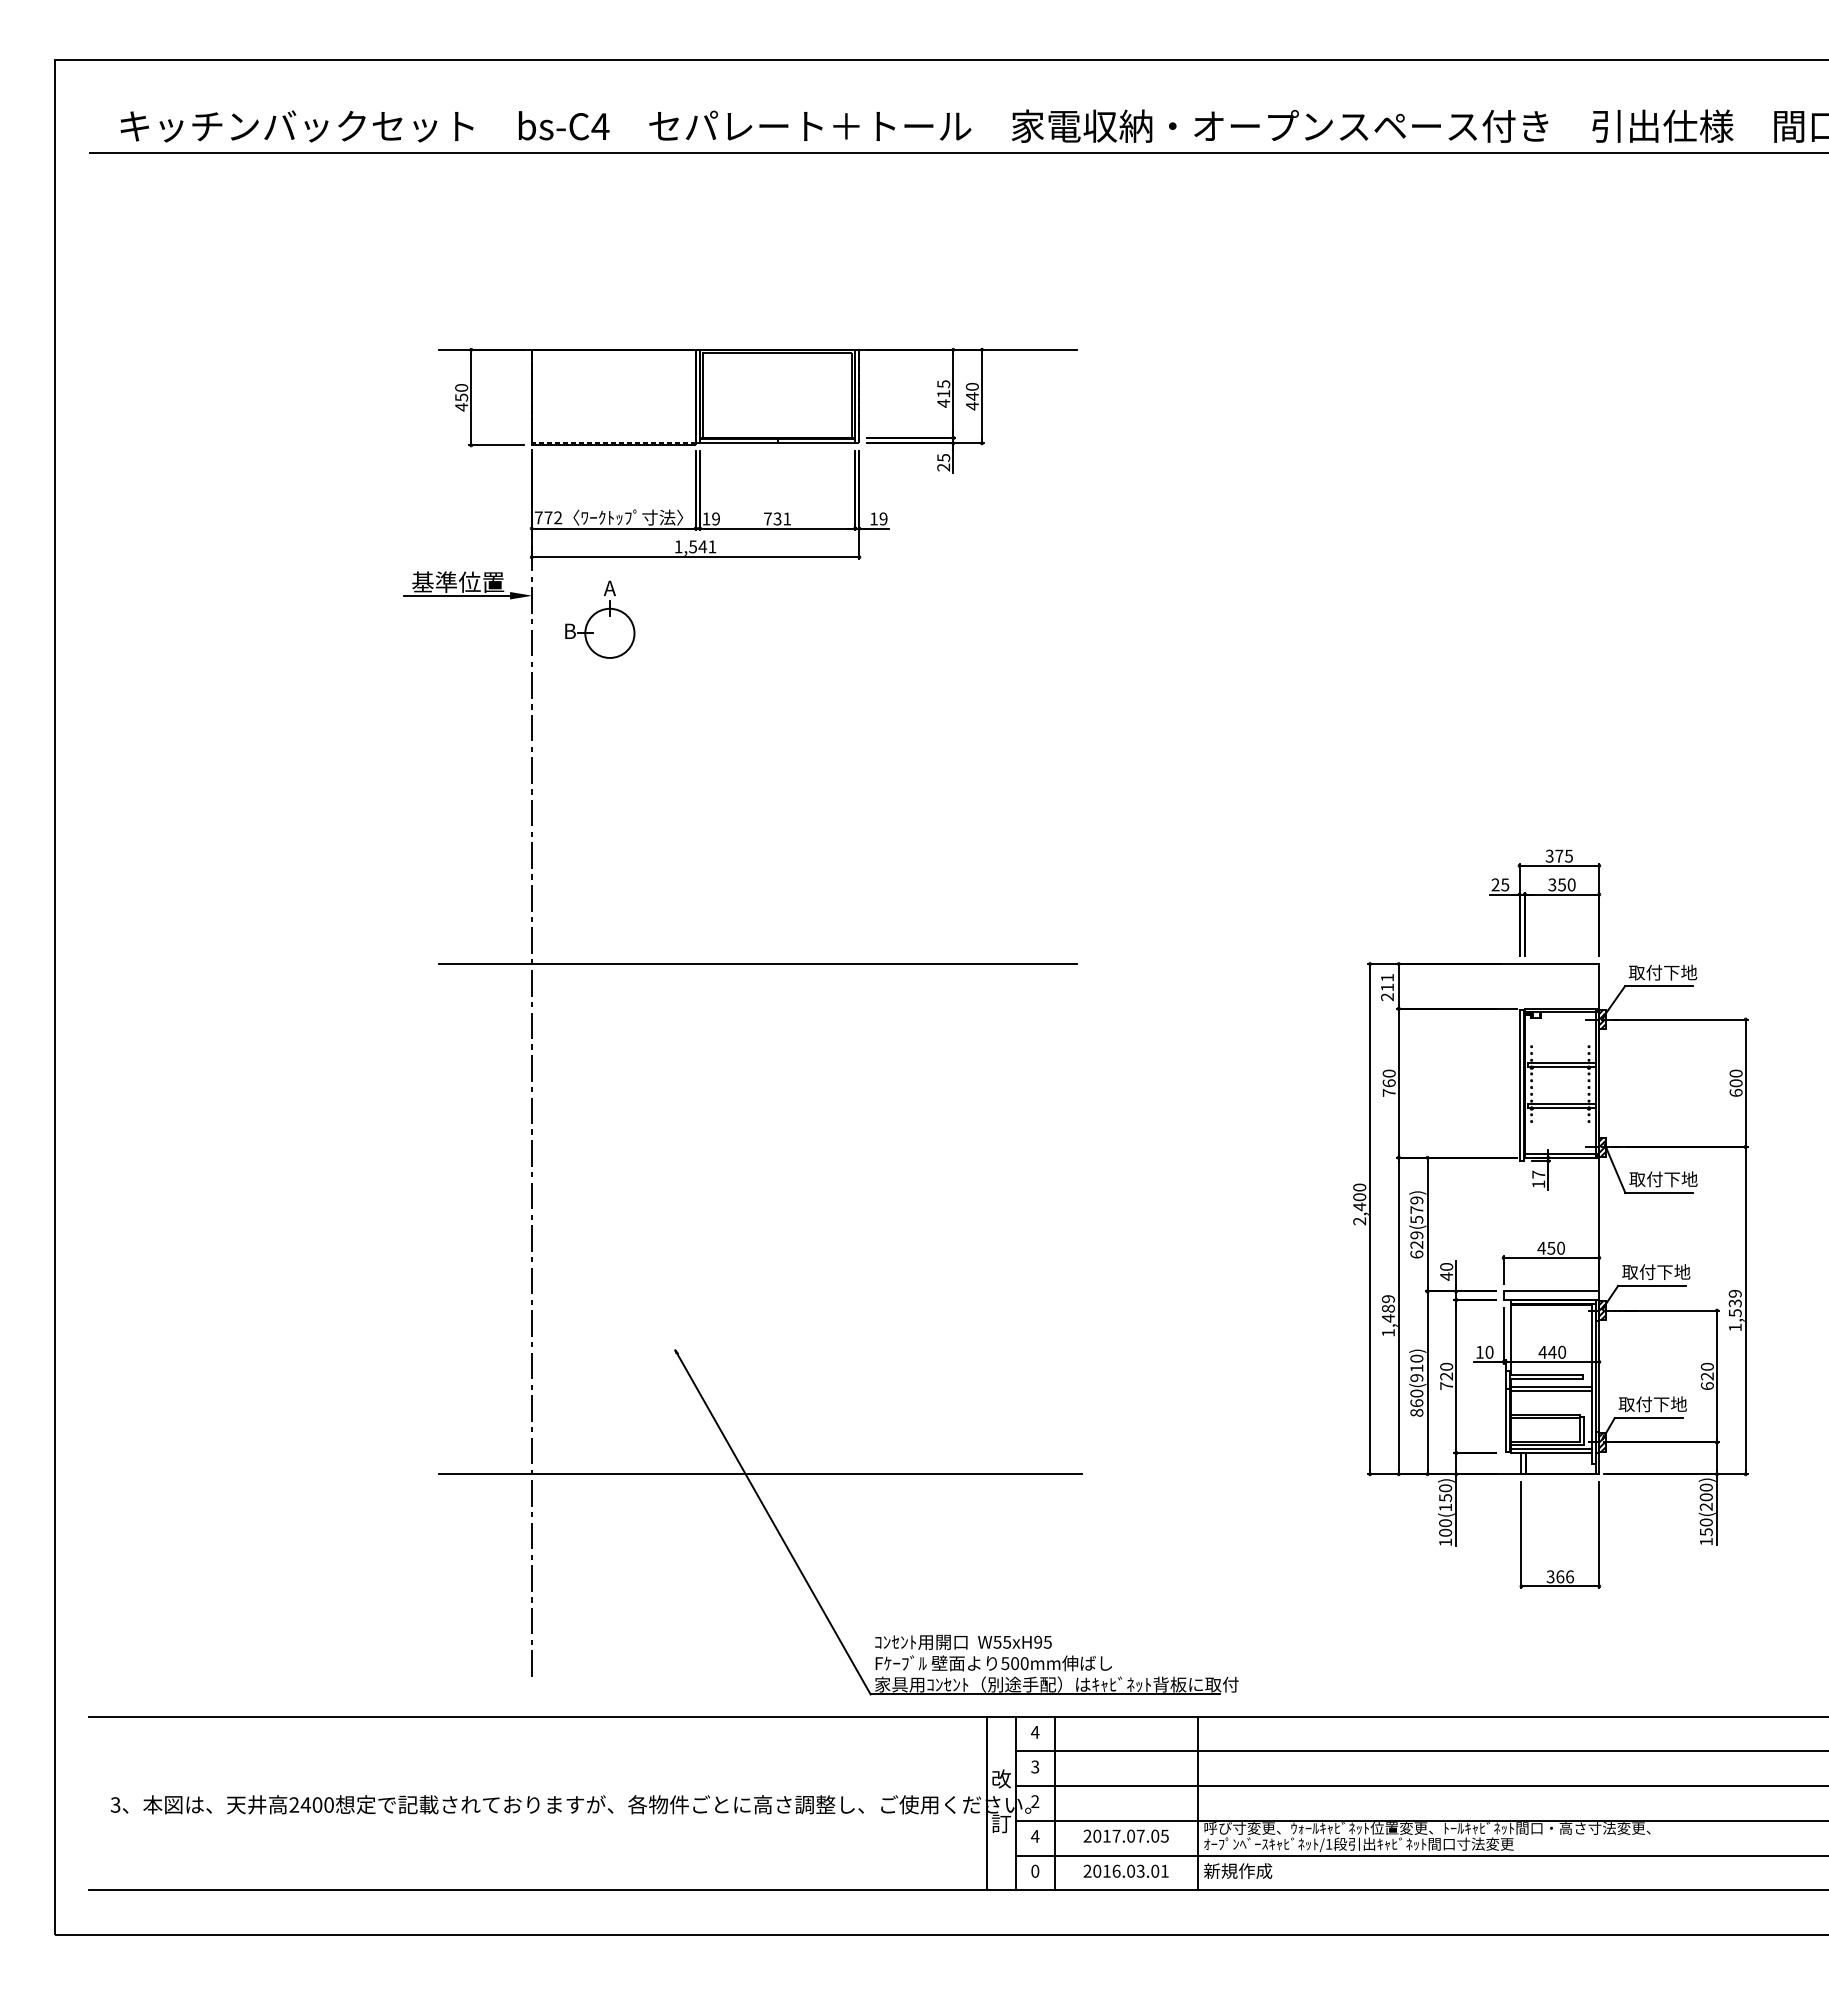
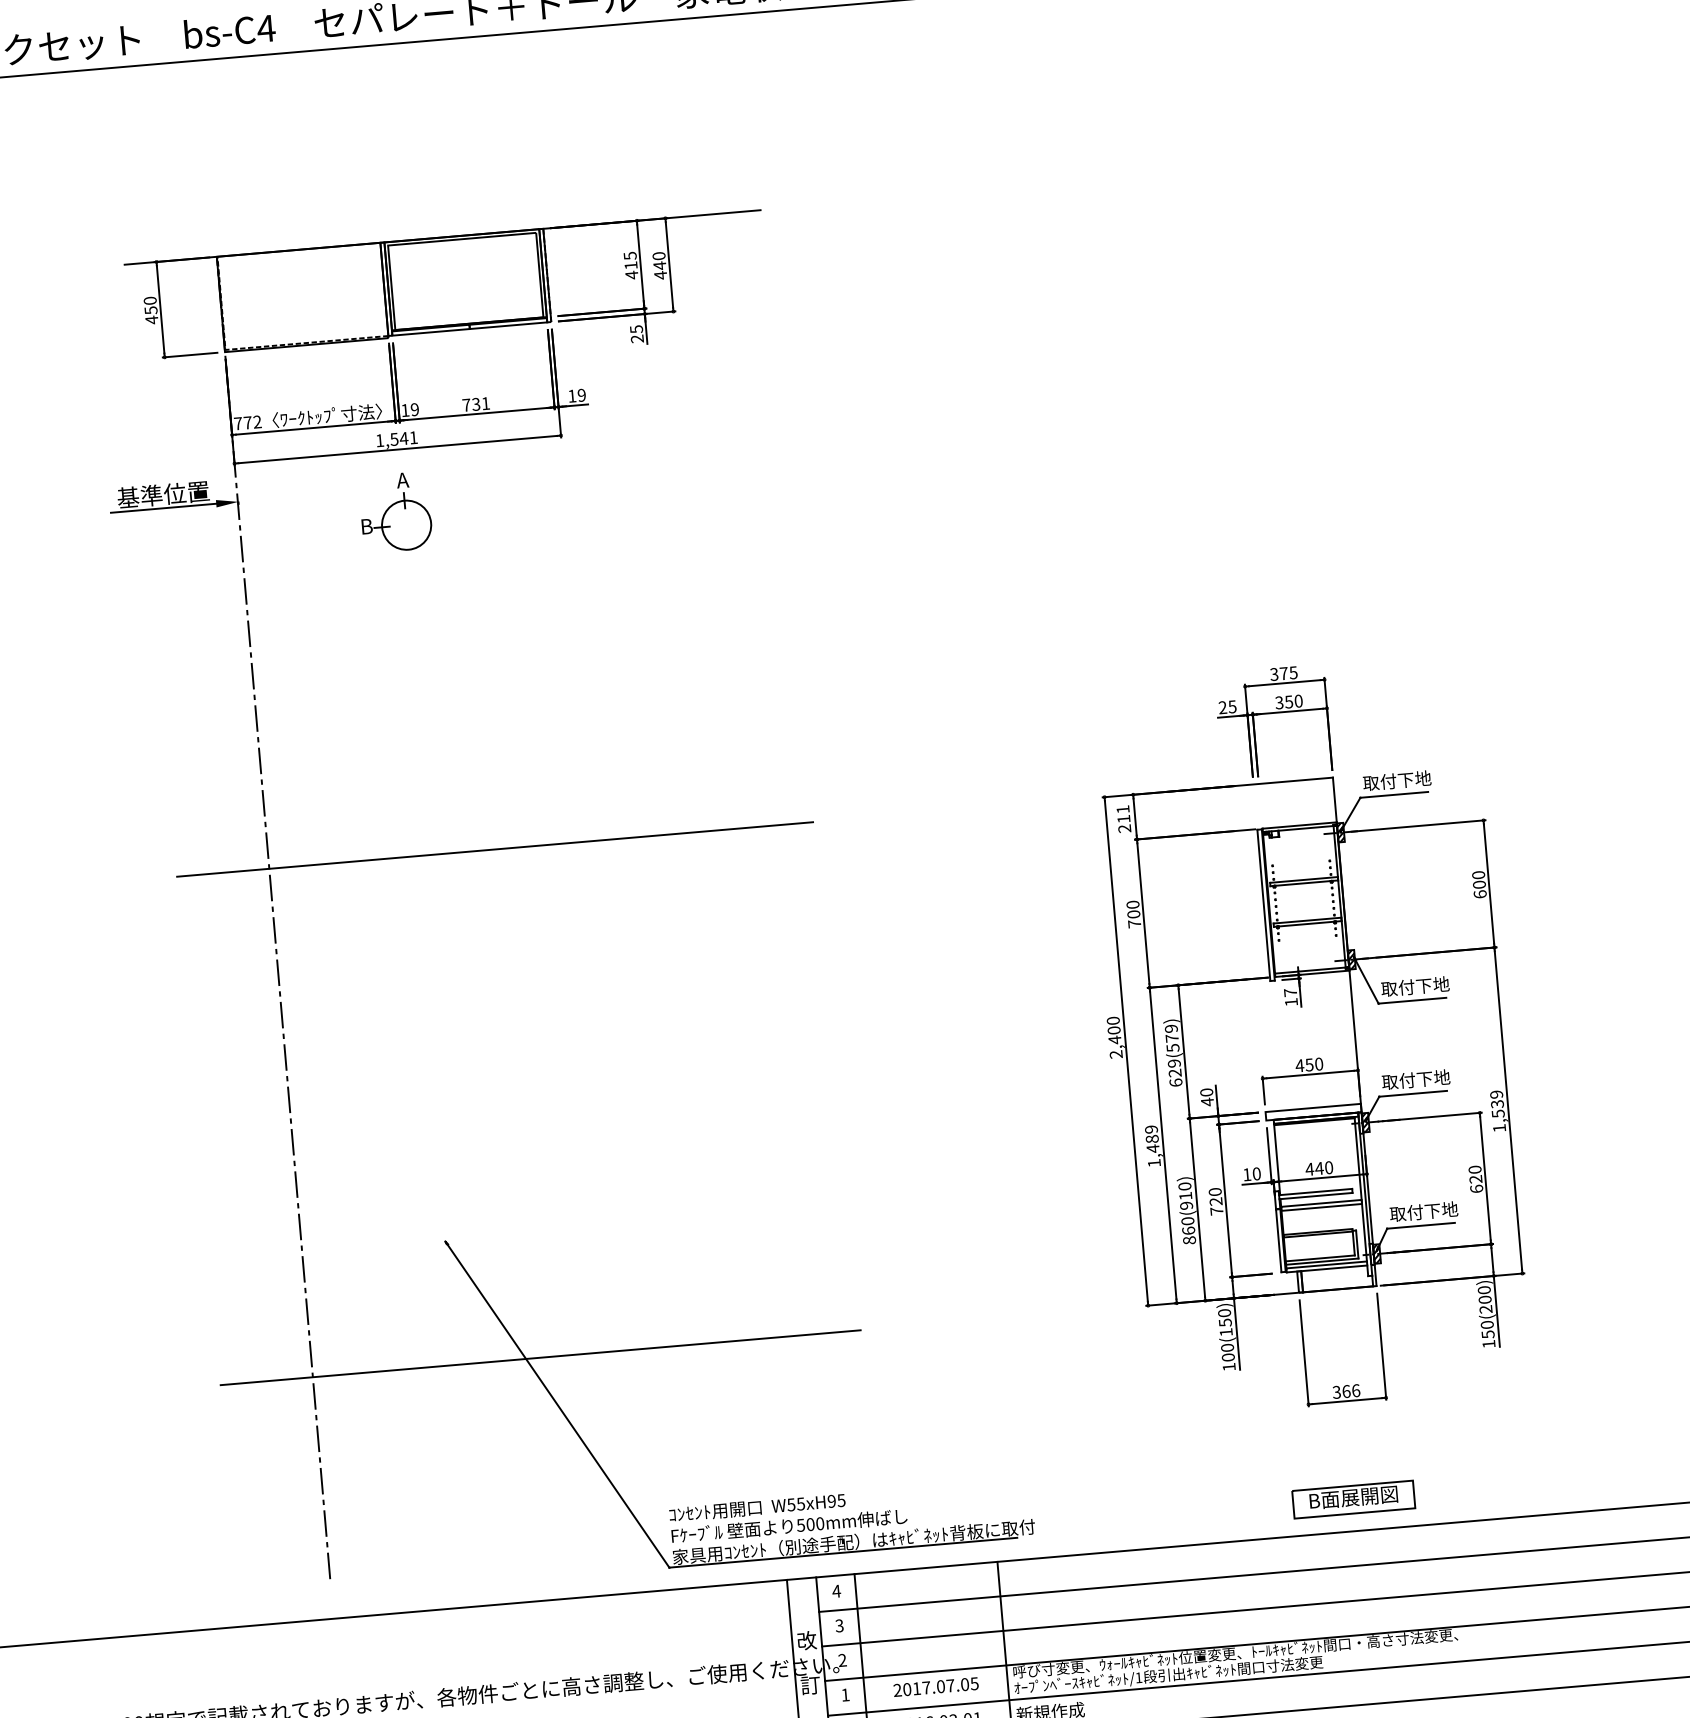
part: (600, 619) -> (396, 512), moved
text: (1388, 1083) -> (1133, 914), 760 -> 700
part: (1558, 1684) -> (1353, 1498), added
text: (1034, 1836) -> (844, 1695), 4 -> 1

